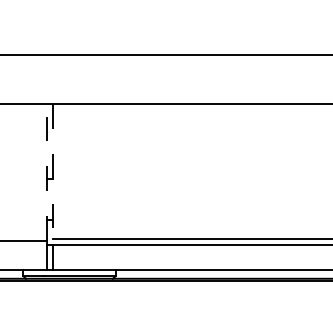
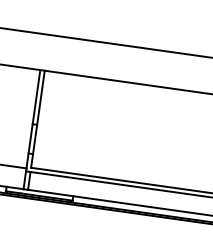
line: (46, 172) -> (33, 119), dashed -> solid
line: (52, 172) -> (37, 119), dashed -> solid

